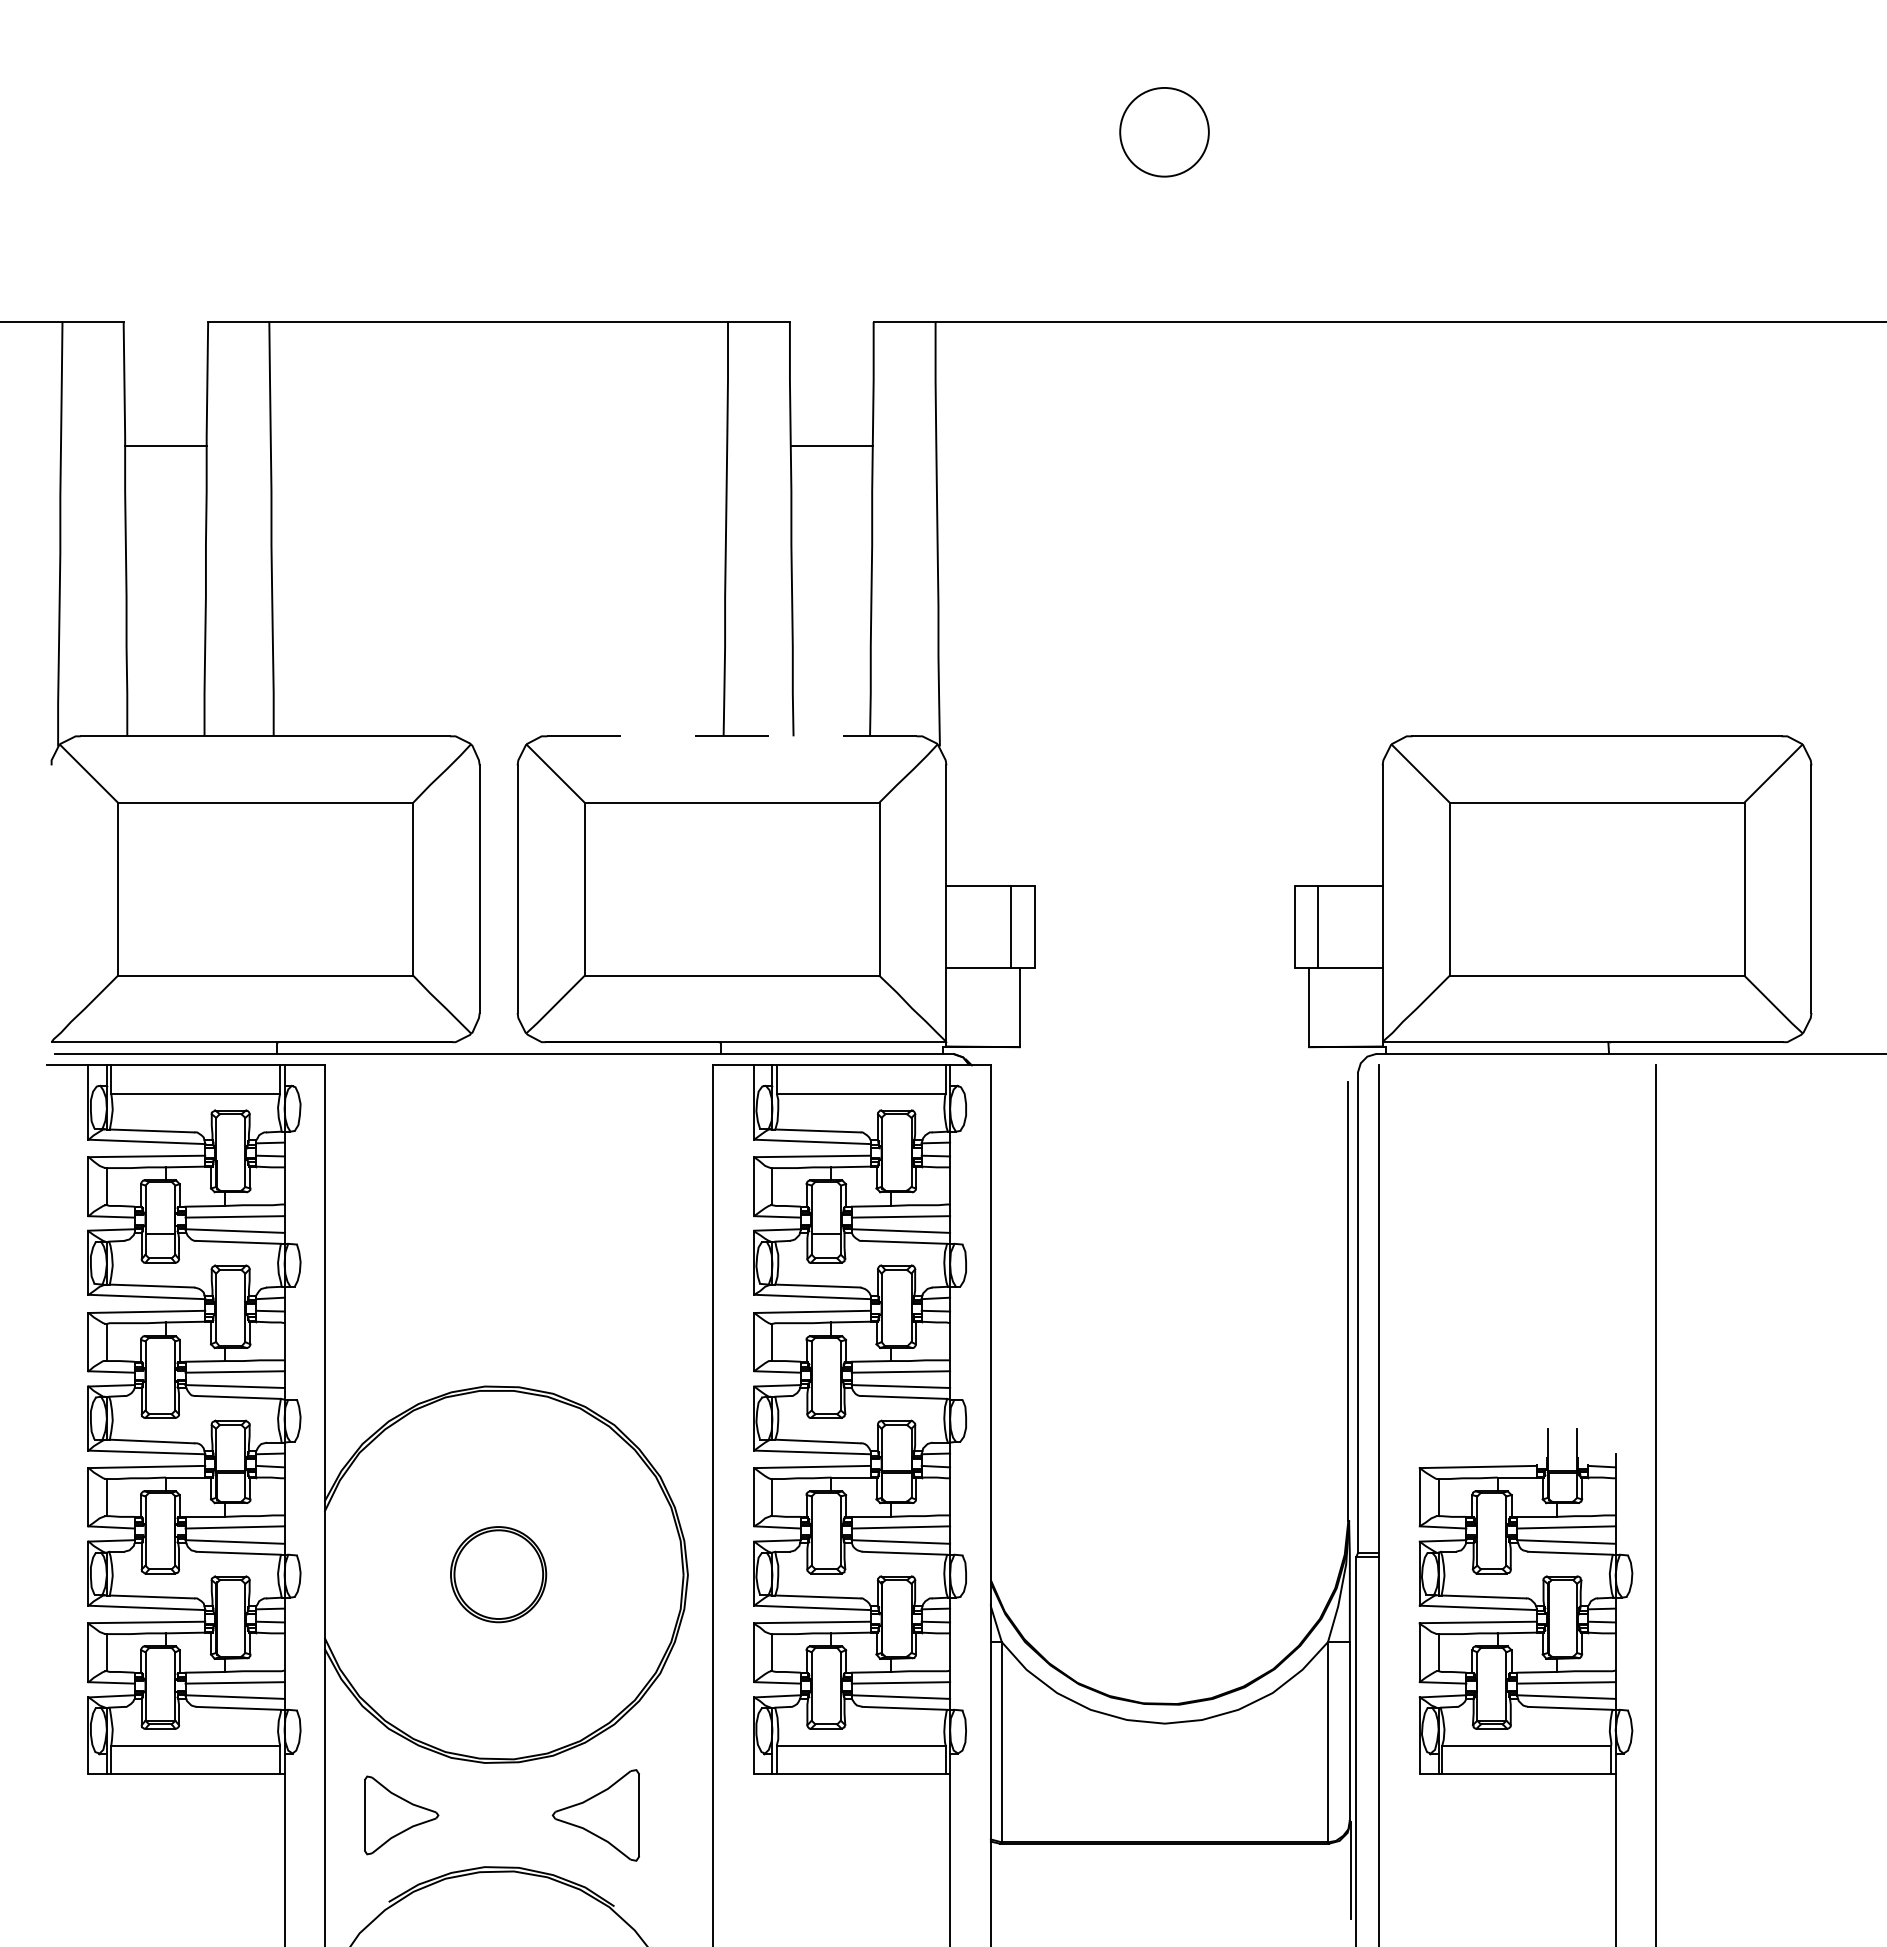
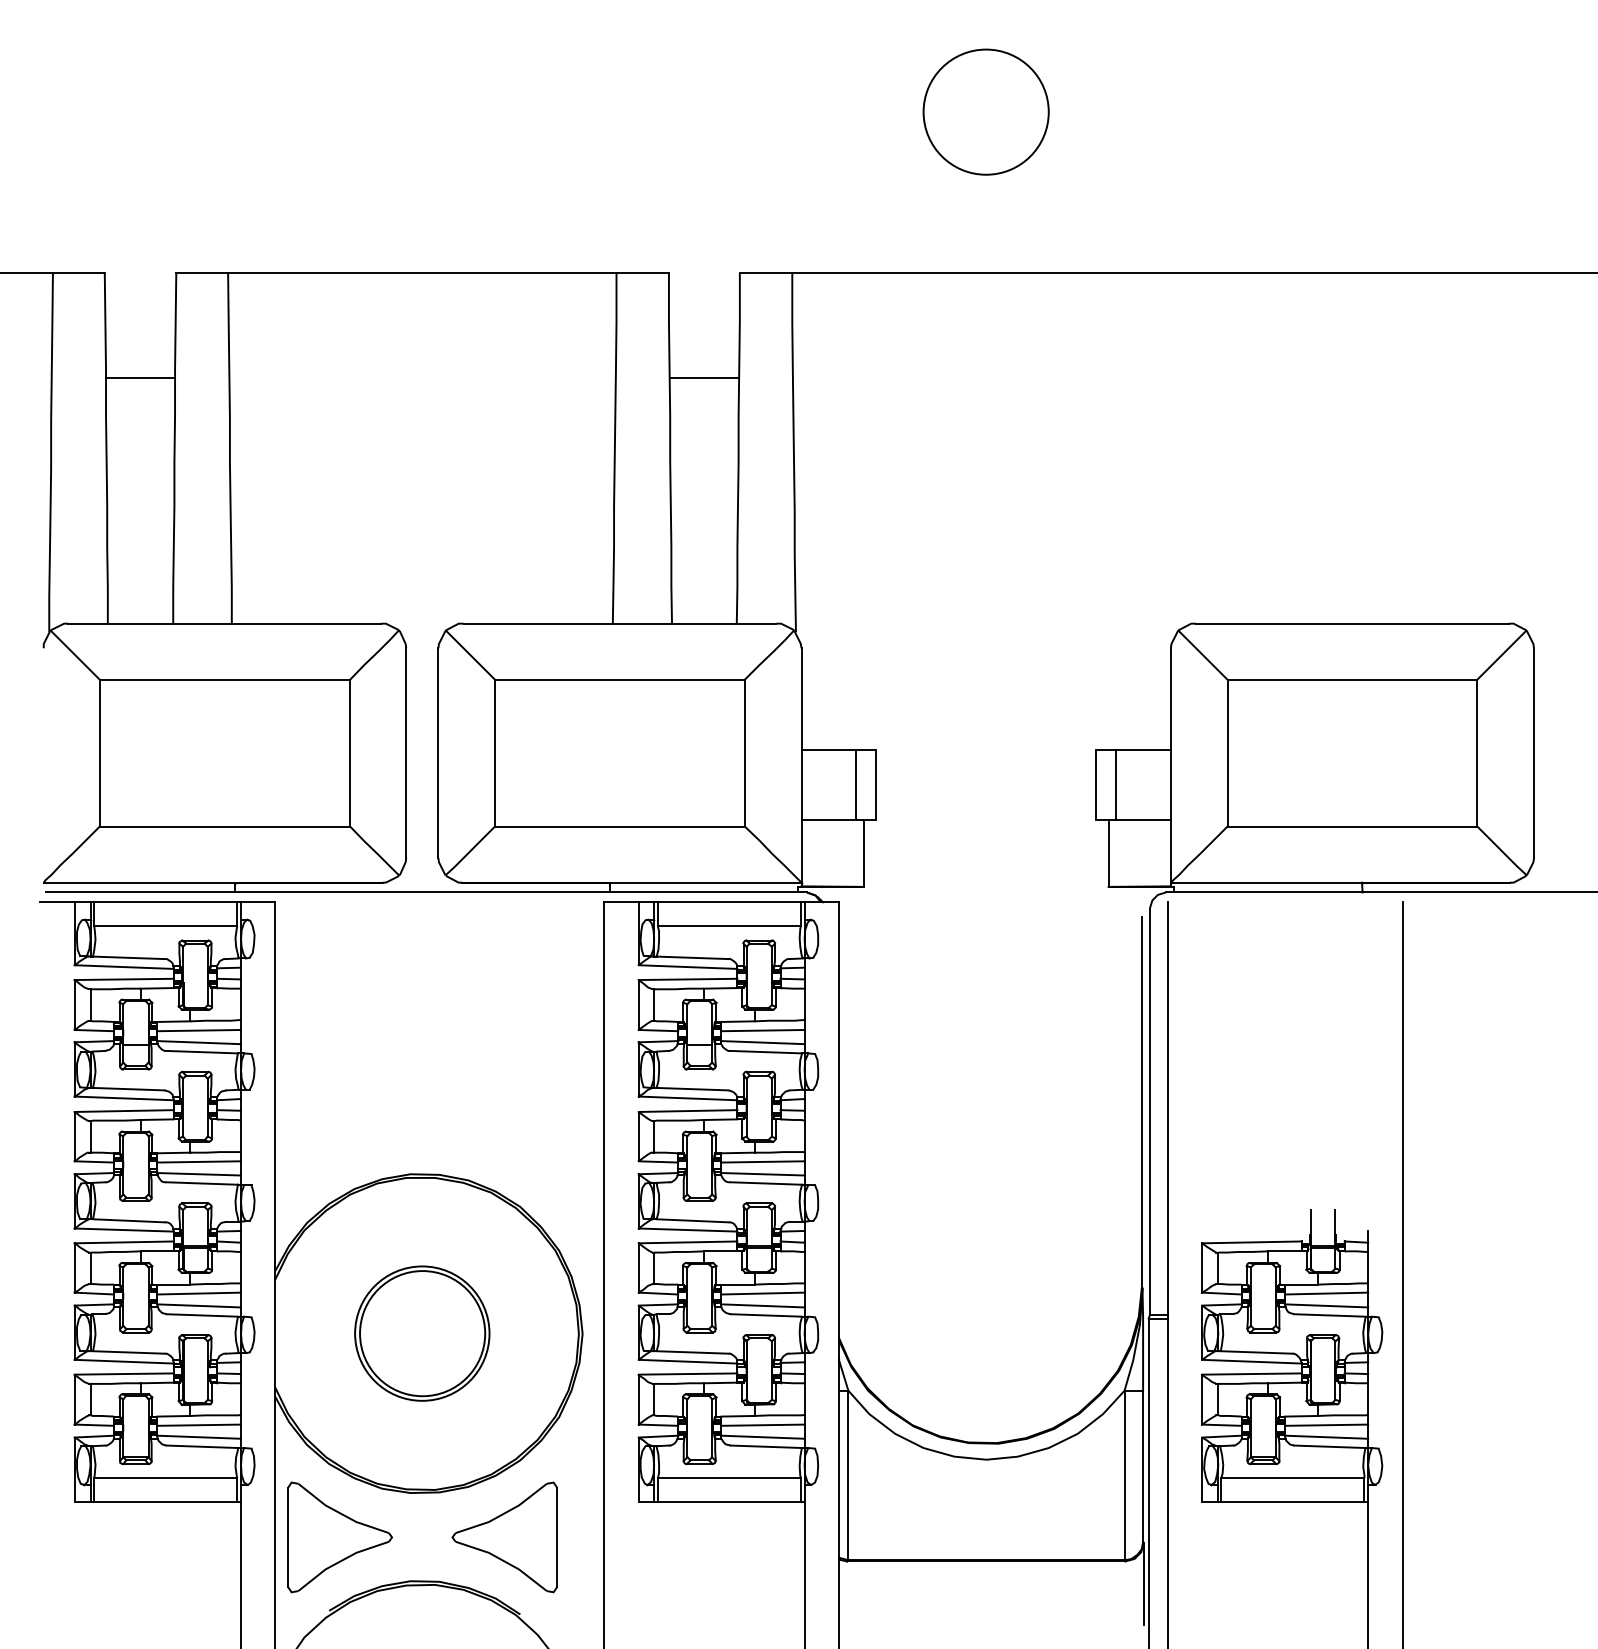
circle: (1164, 132) -> (986, 112), size x1.67
line: (732, 736) -> (620, 623), dashed -> solid
part: (498, 1574) -> (422, 1333), size x1.67
part: (401, 1815) -> (340, 1537), size x1.67
part: (595, 1815) -> (504, 1537), size x1.43

